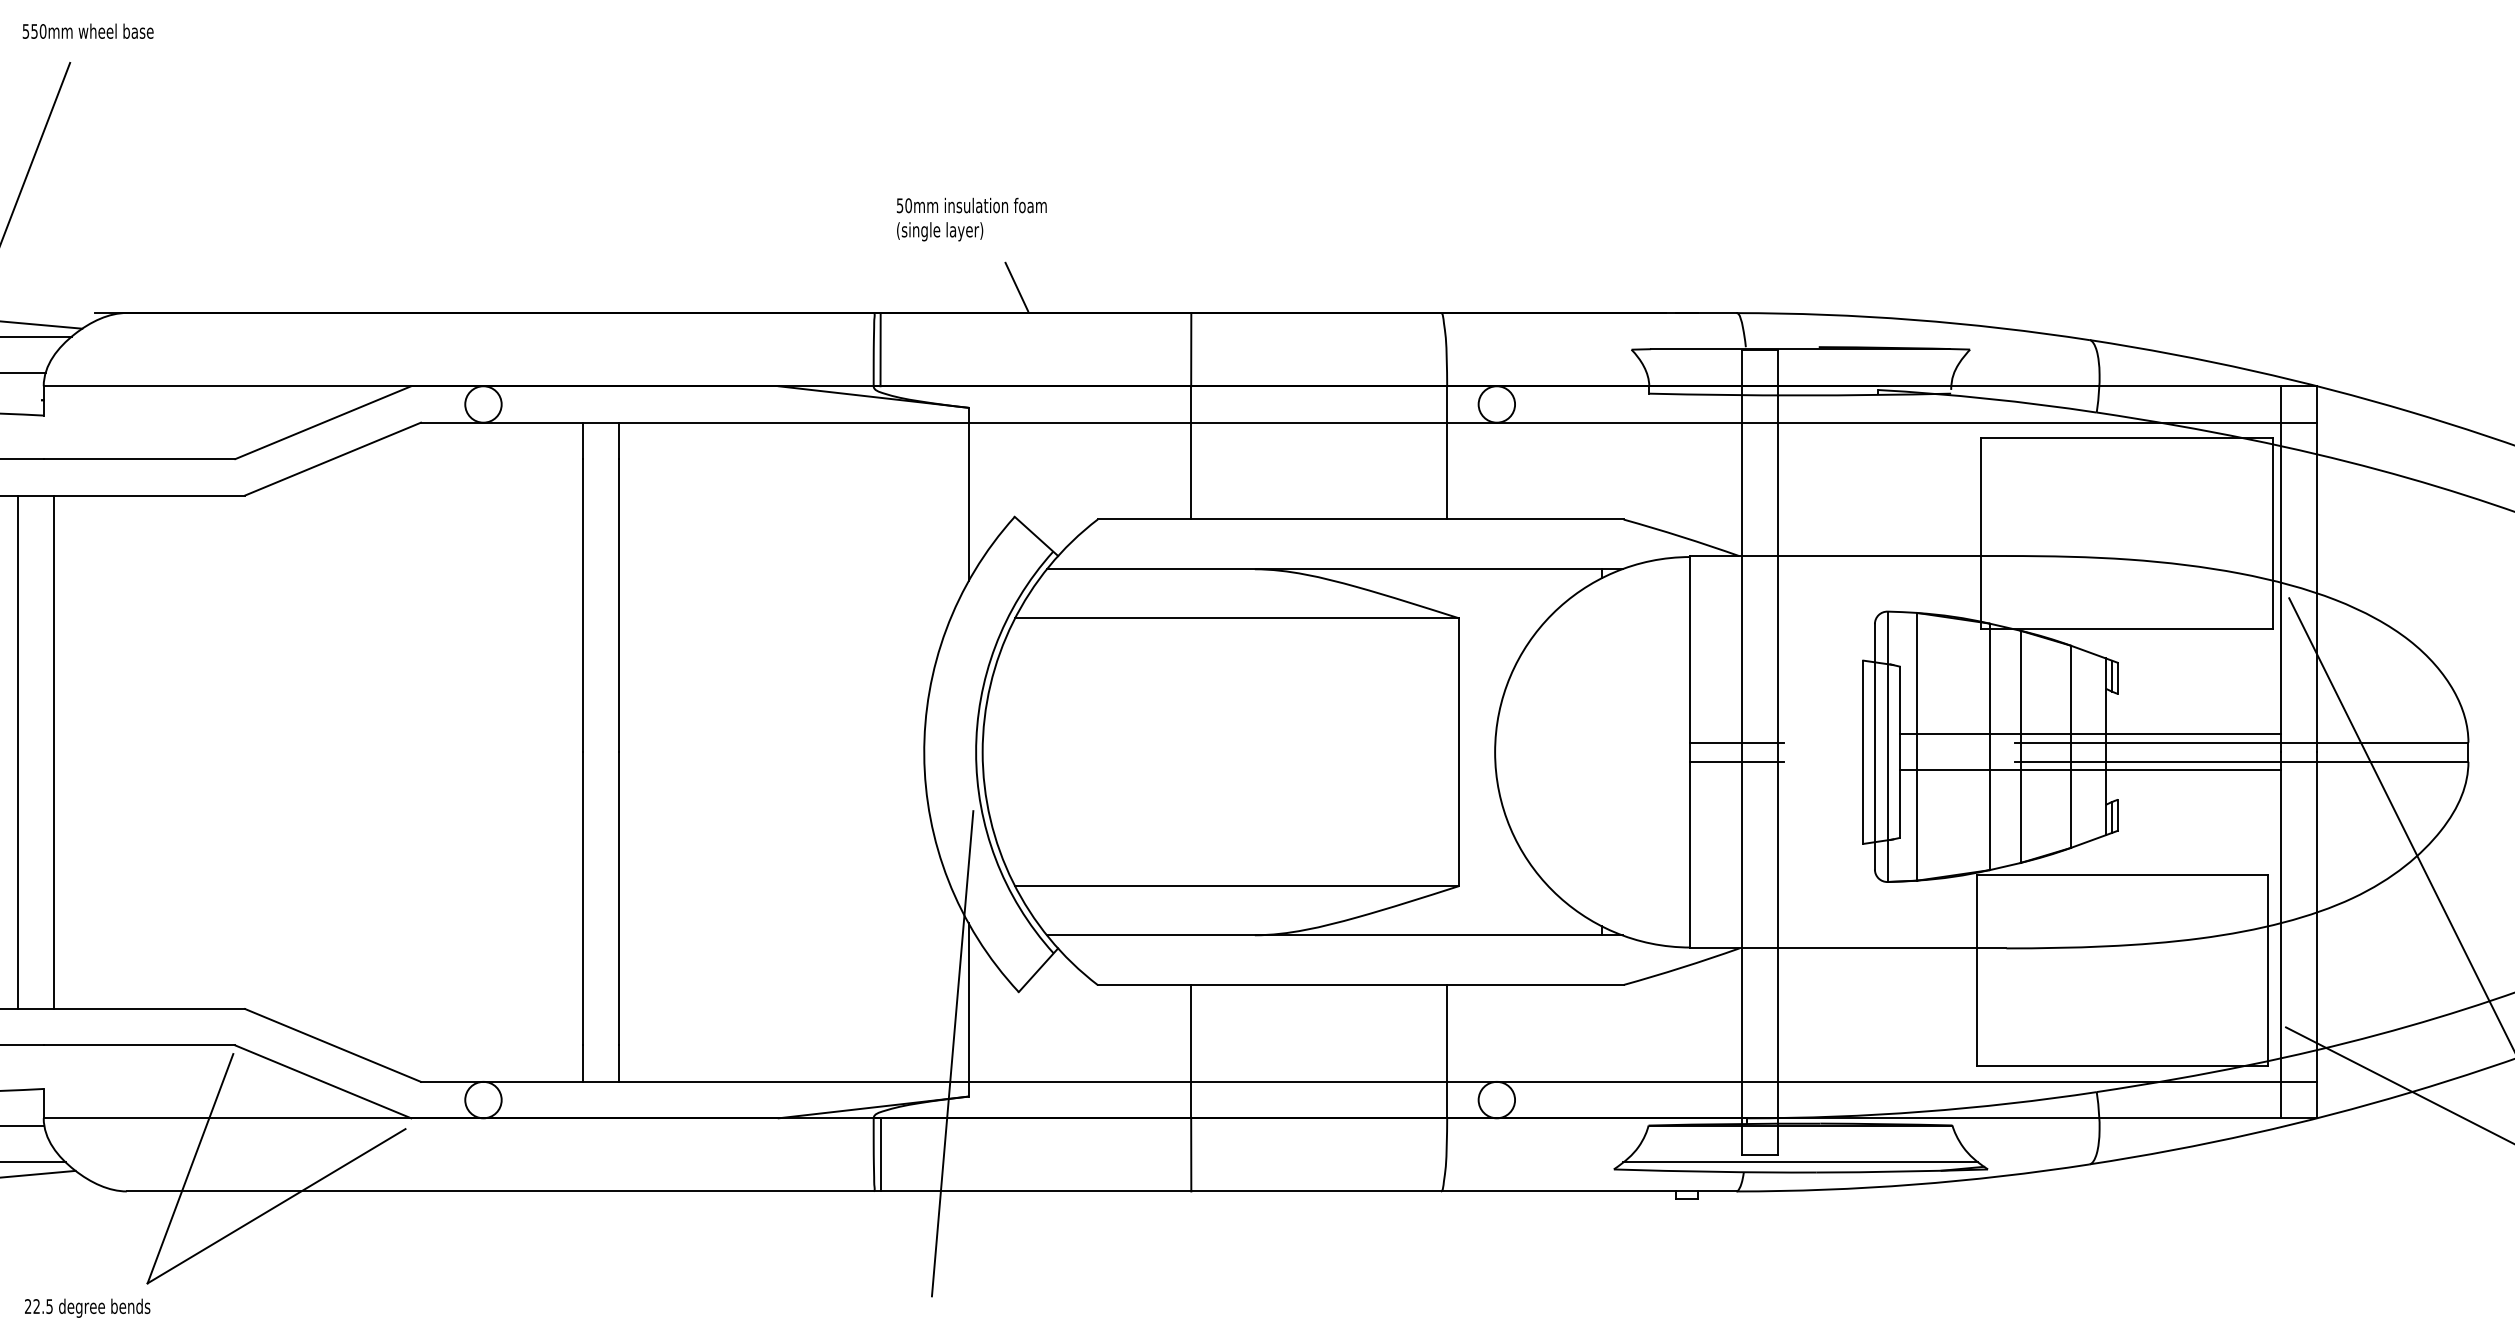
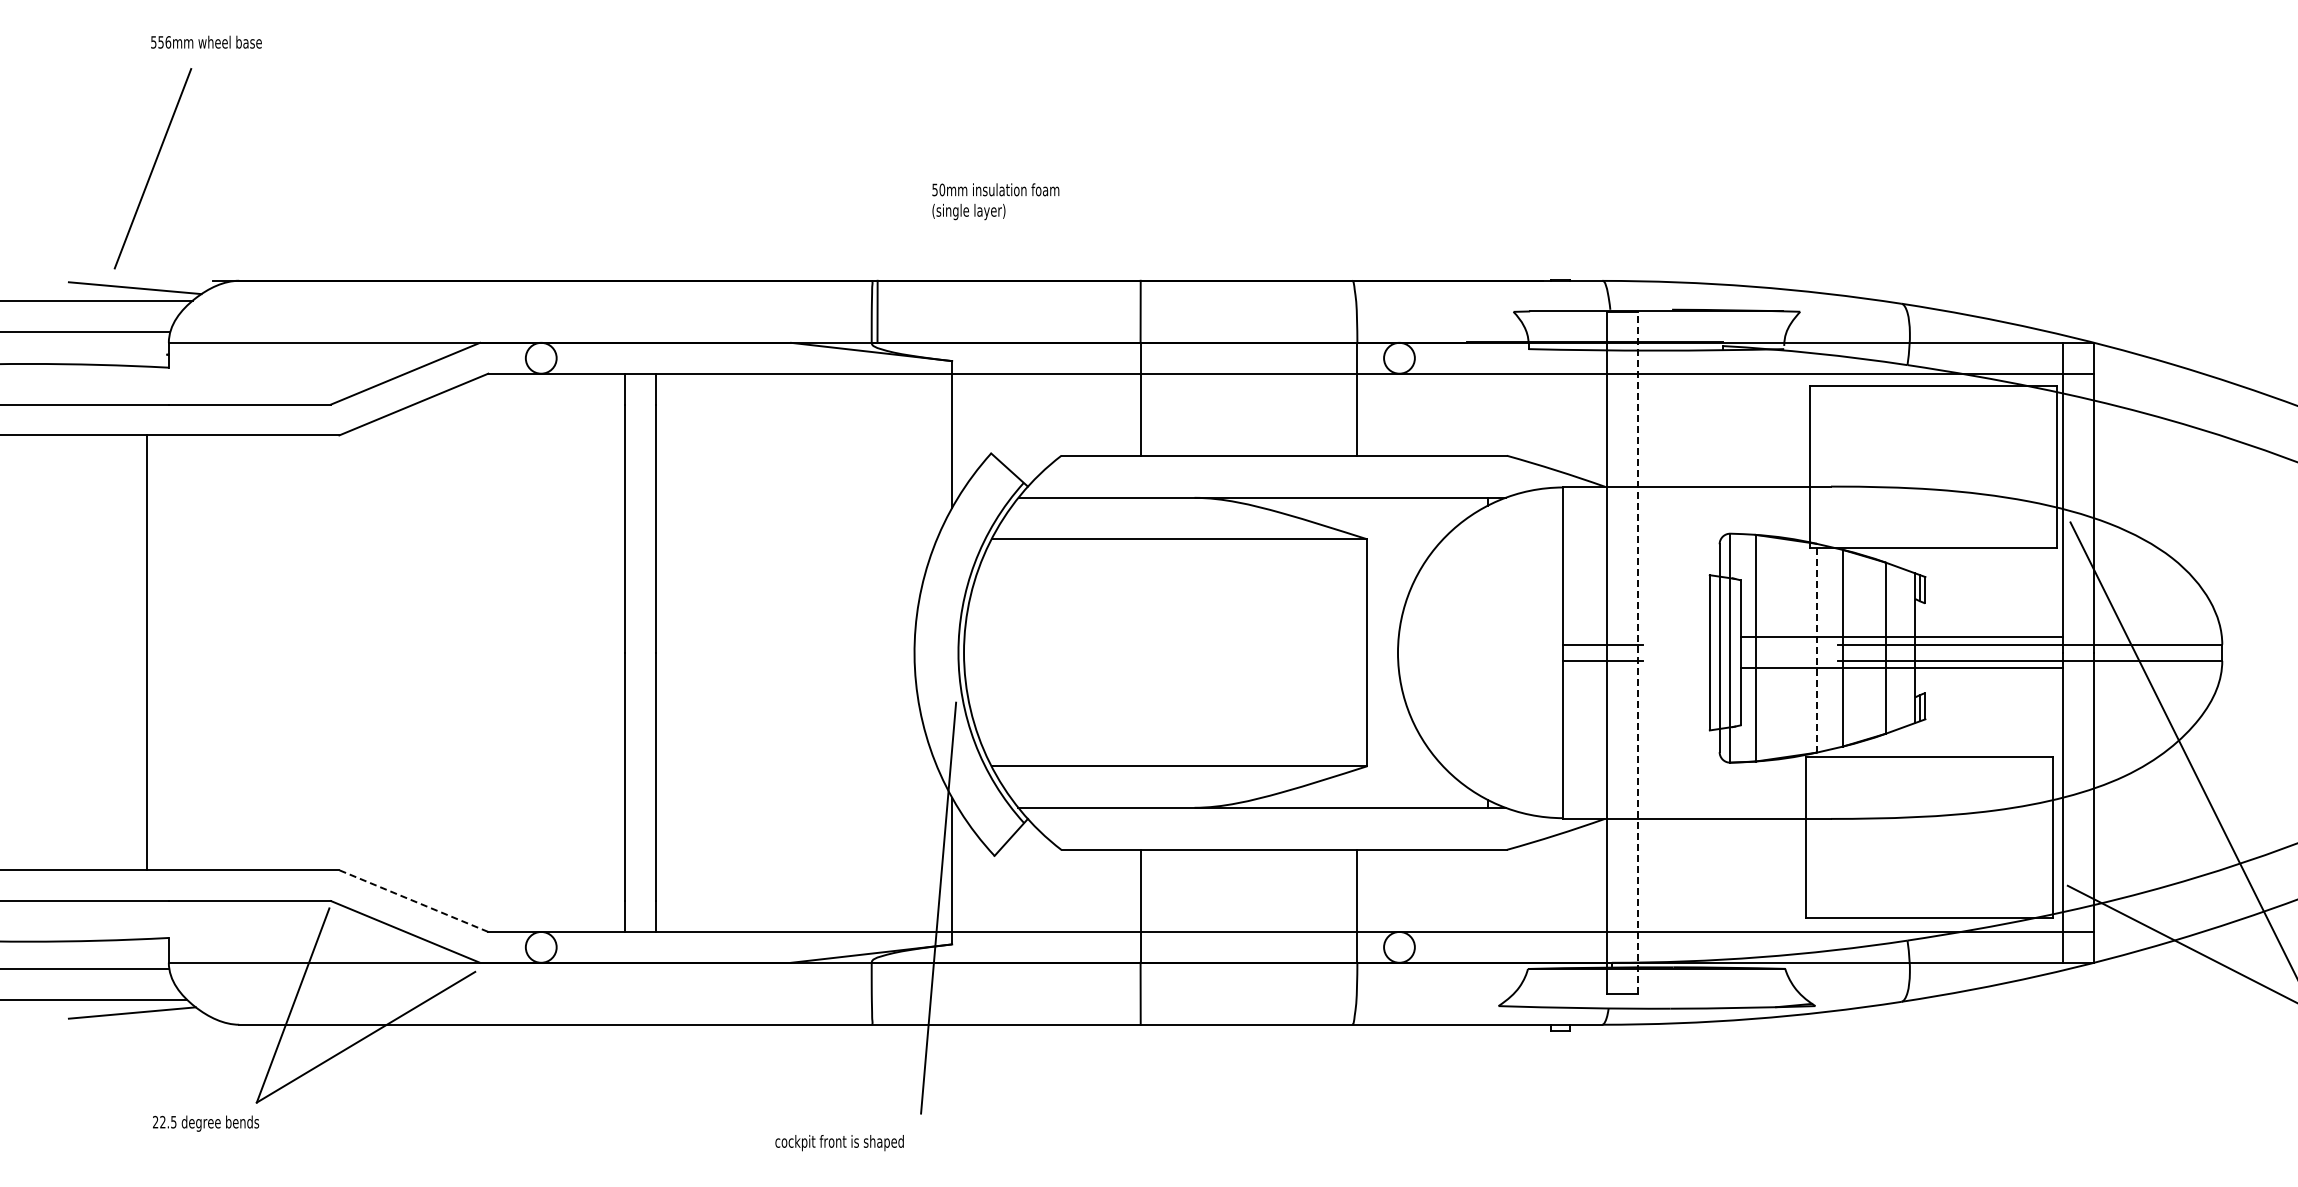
text: (43, 31) -> (168, 42), 550mm -> 556mm
text: (971, 219) -> (995, 201), moved
line: (1016, 286) -> (992, 258), removed
line: (1989, 745) -> (1816, 647), solid -> dashed
line: (53, 751) -> (177, 652), removed
line: (1777, 751) -> (1637, 652), solid -> dashed
line: (332, 1045) -> (413, 901), solid -> dashed
line: (880, 1154) -> (877, 993), removed
line: (1800, 1162) -> (1656, 1000), removed

